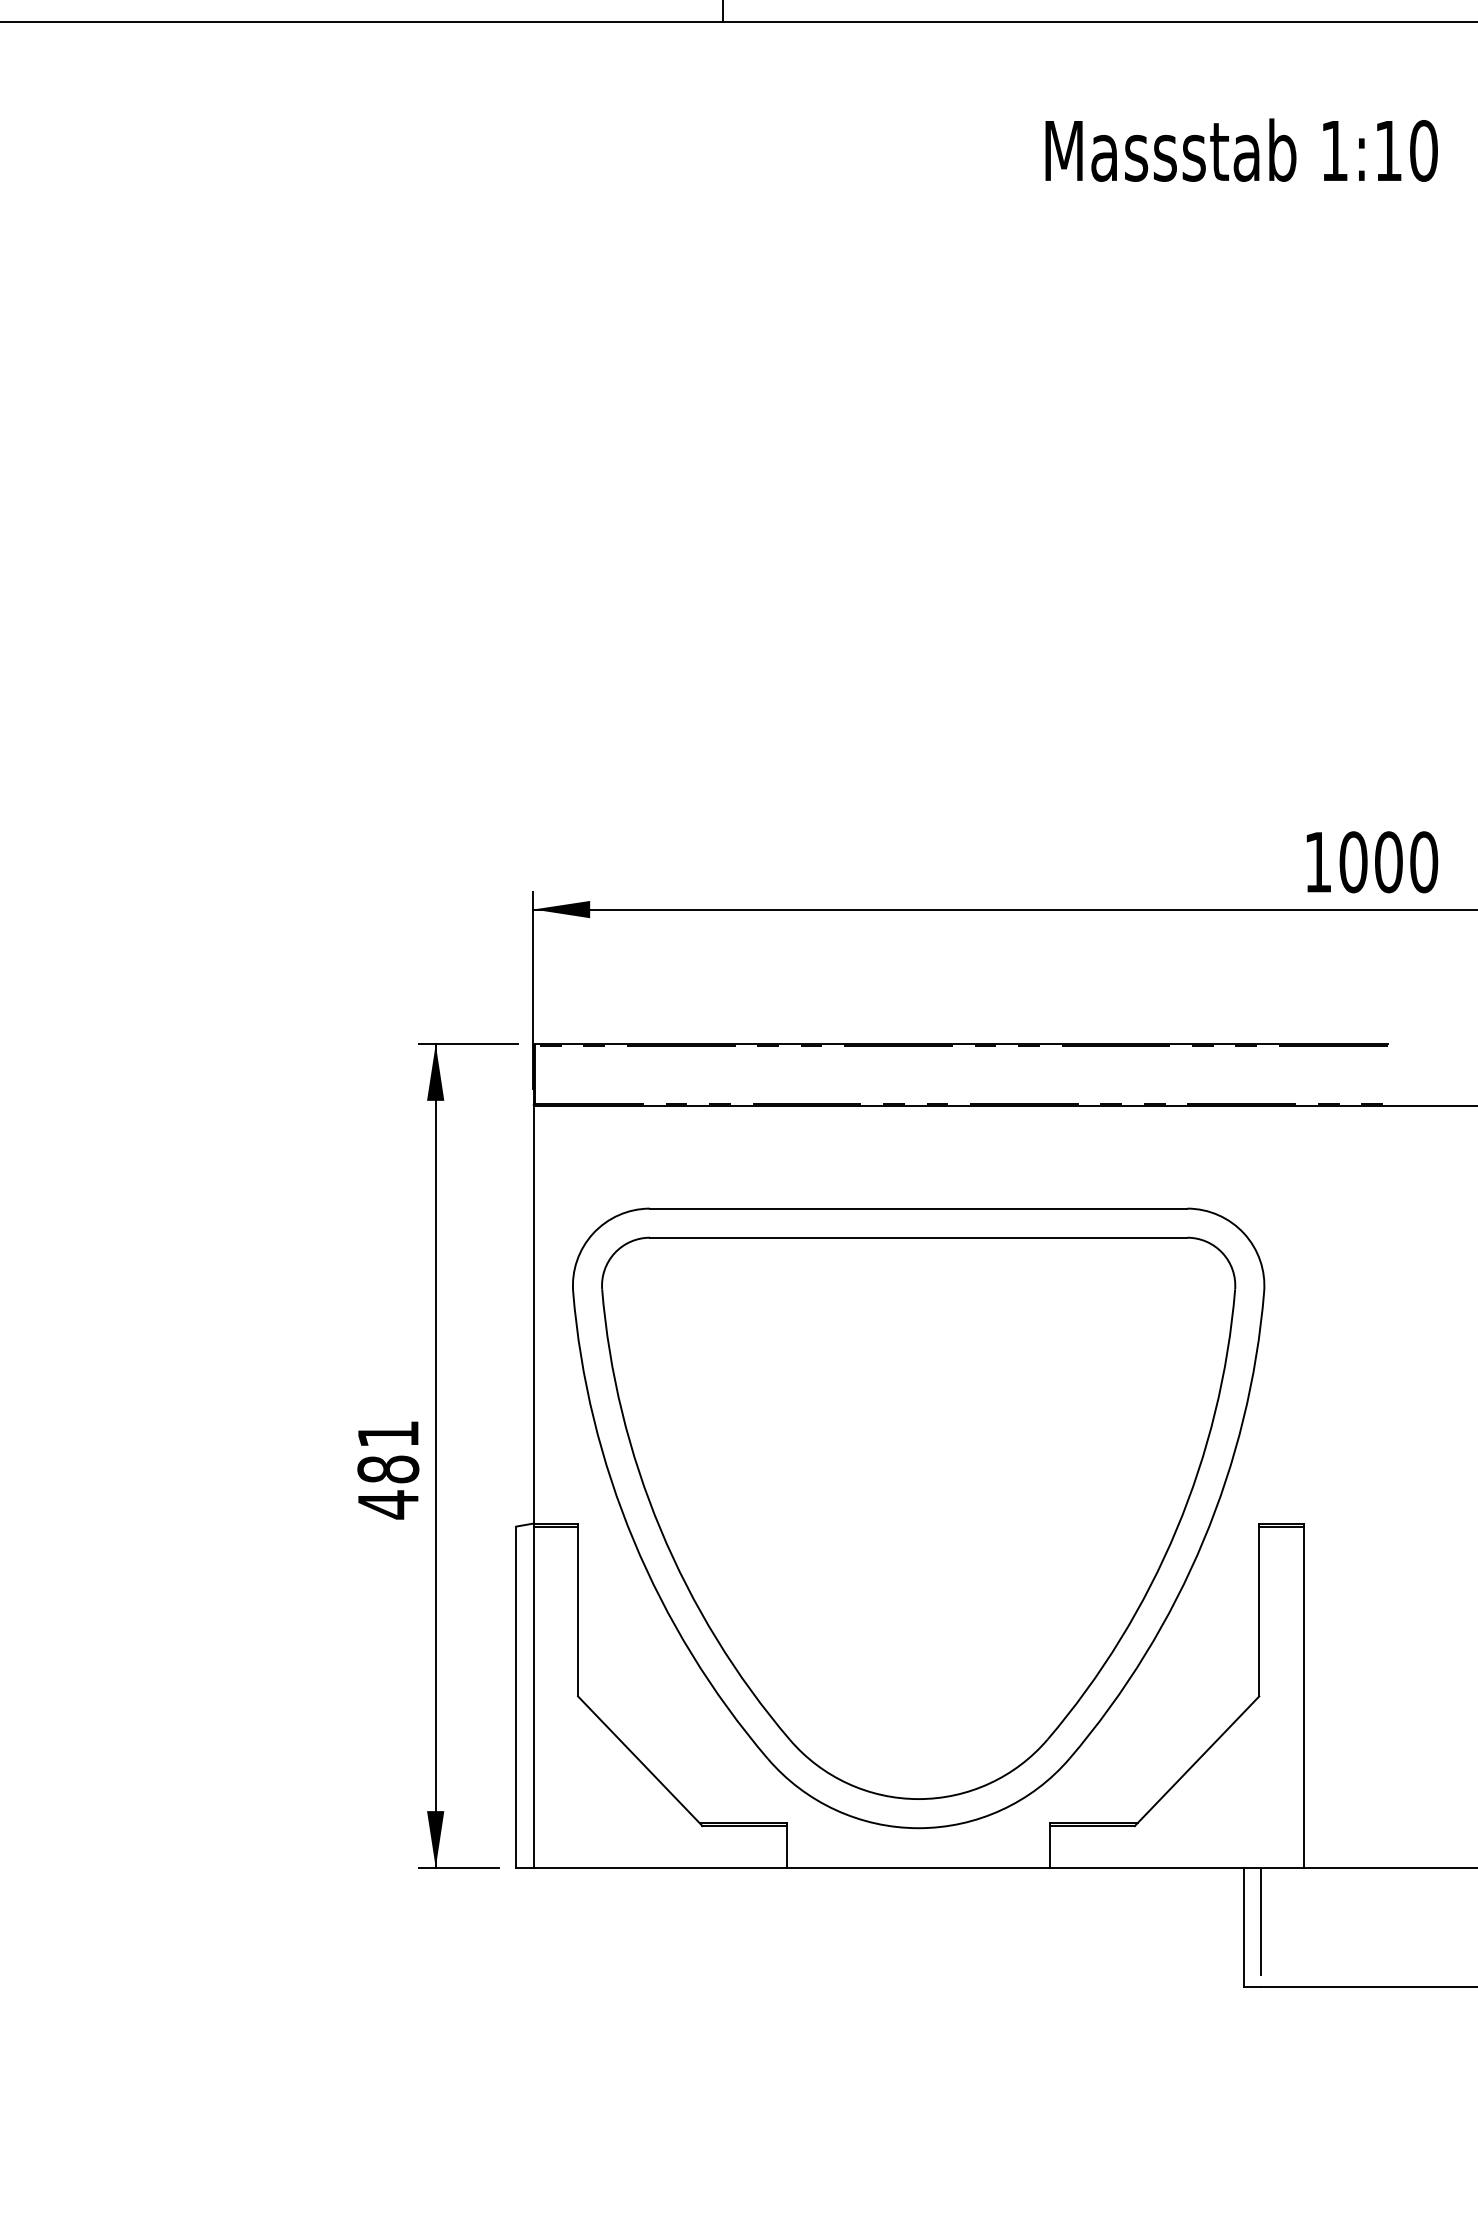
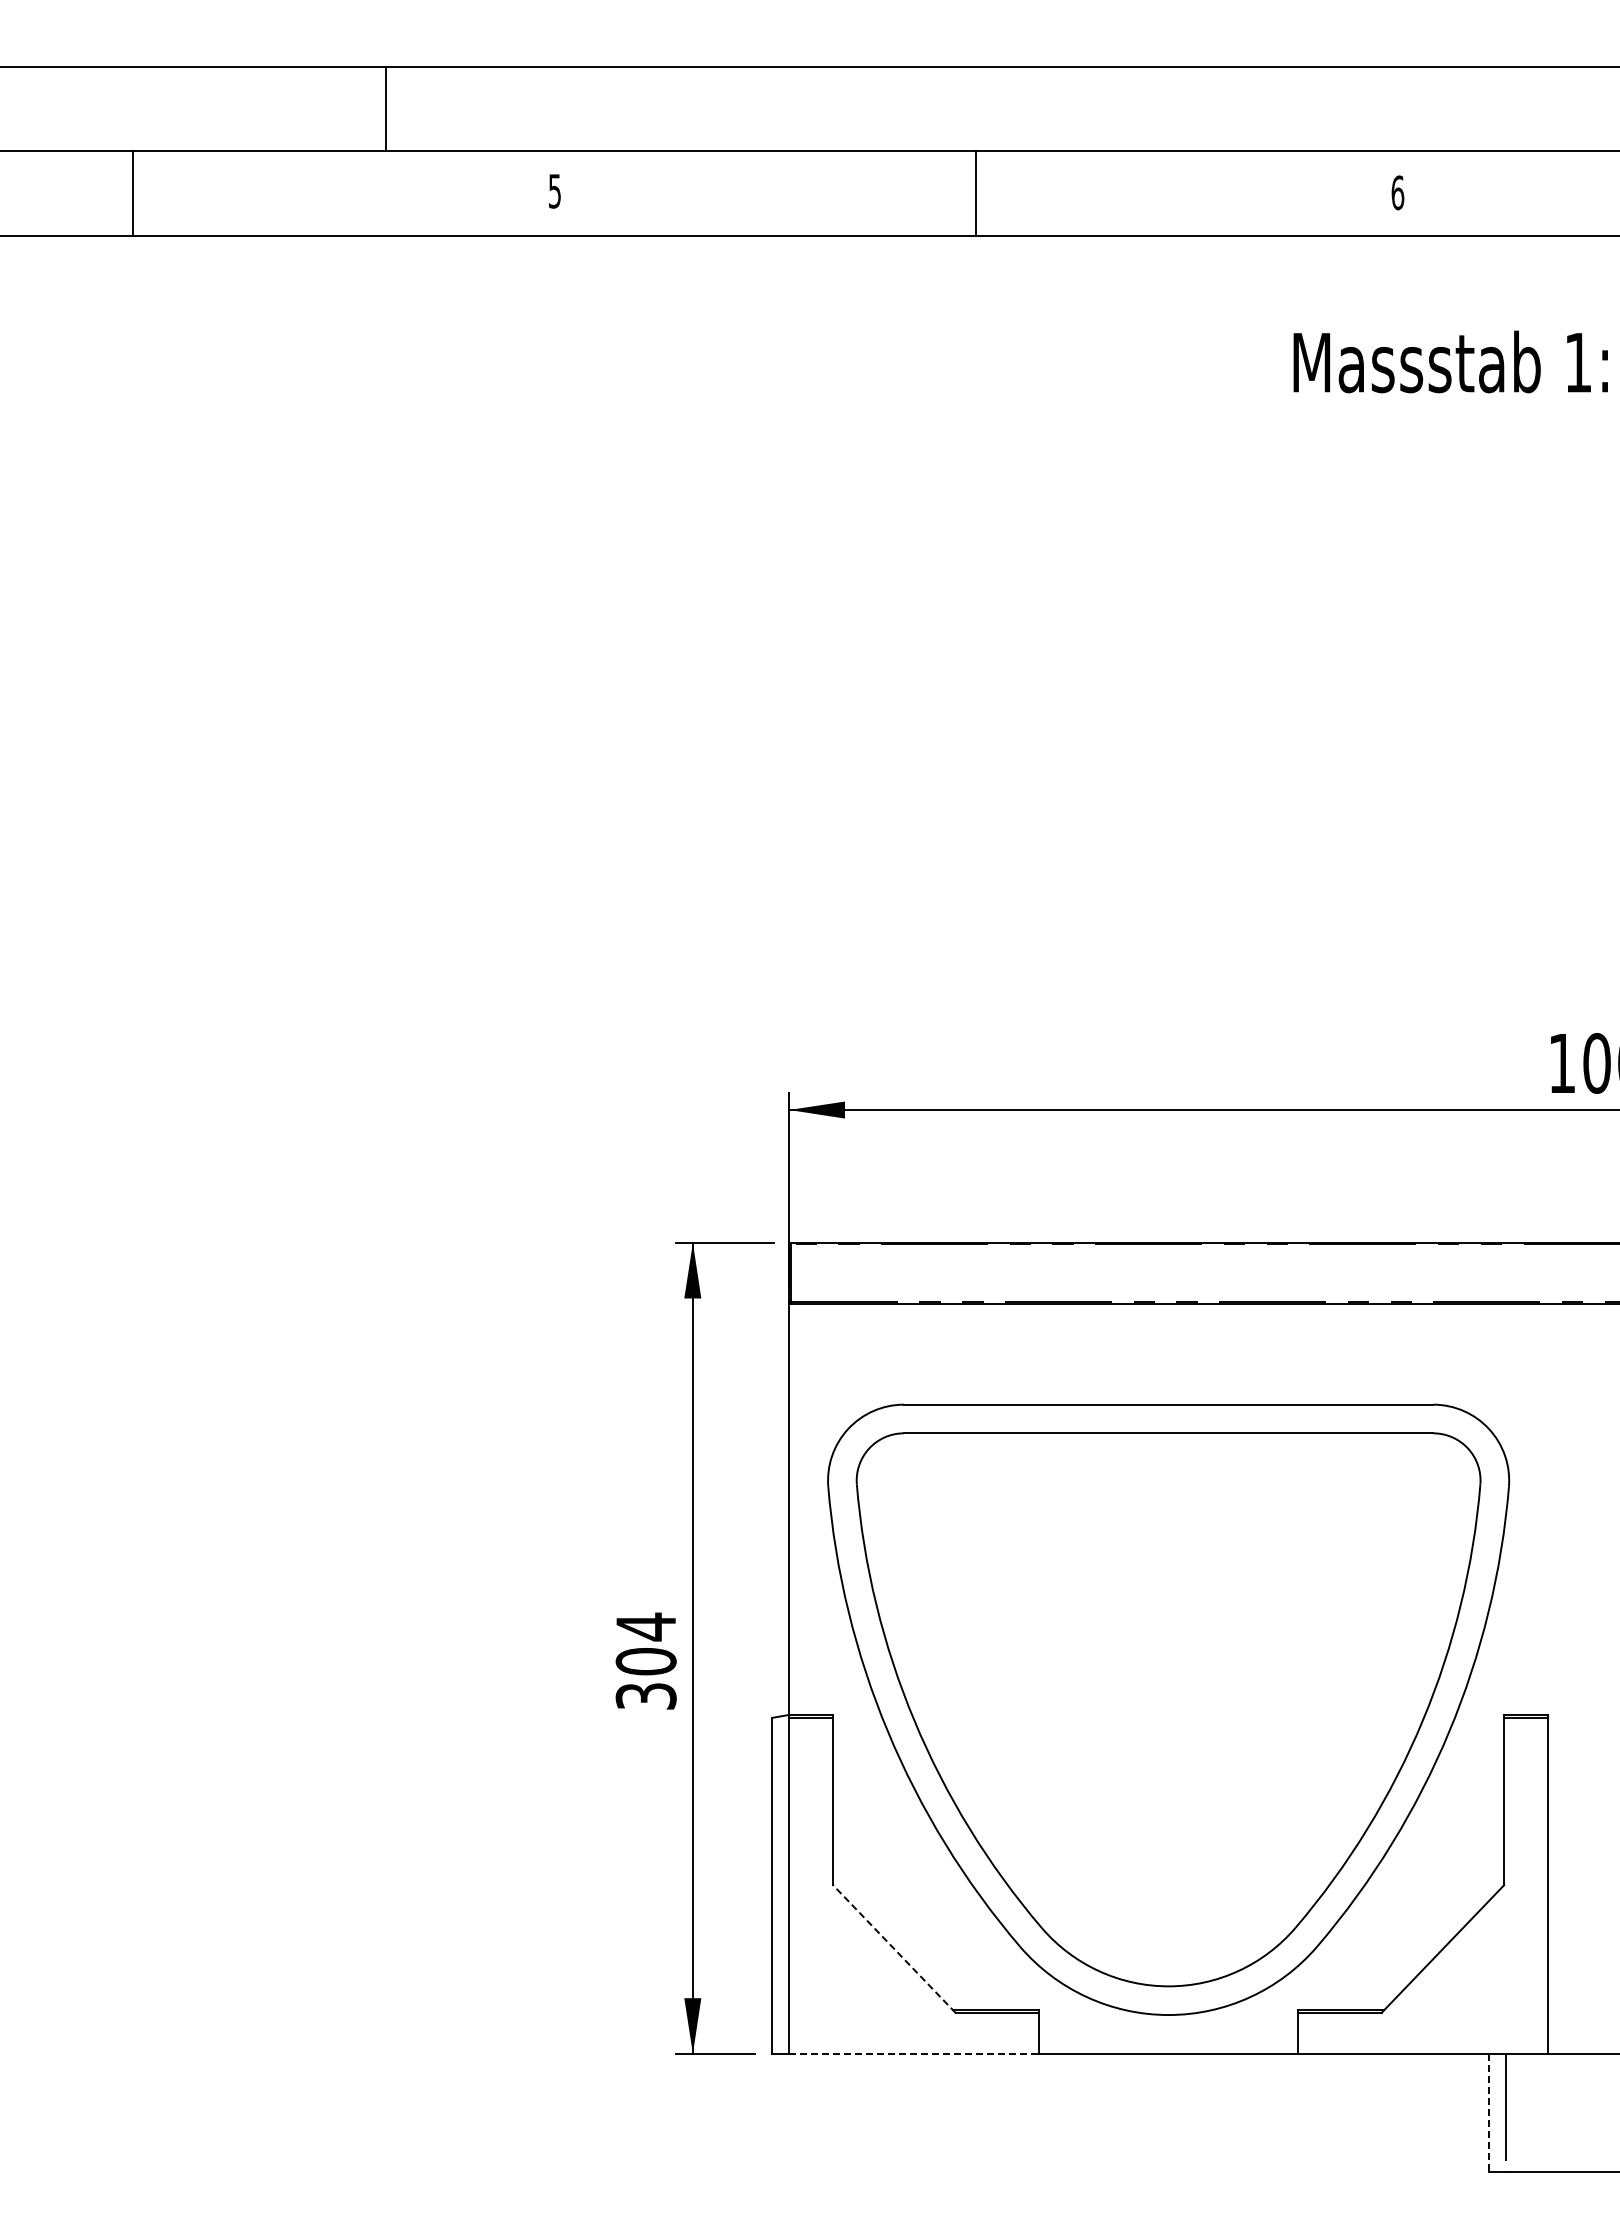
text: (387, 1469) -> (645, 1661), 481 -> 304
line: (640, 1761) -> (894, 1949), solid -> dashed
line: (660, 1867) -> (914, 2053), solid -> dashed
line: (1244, 1928) -> (1489, 2113), solid -> dashed

